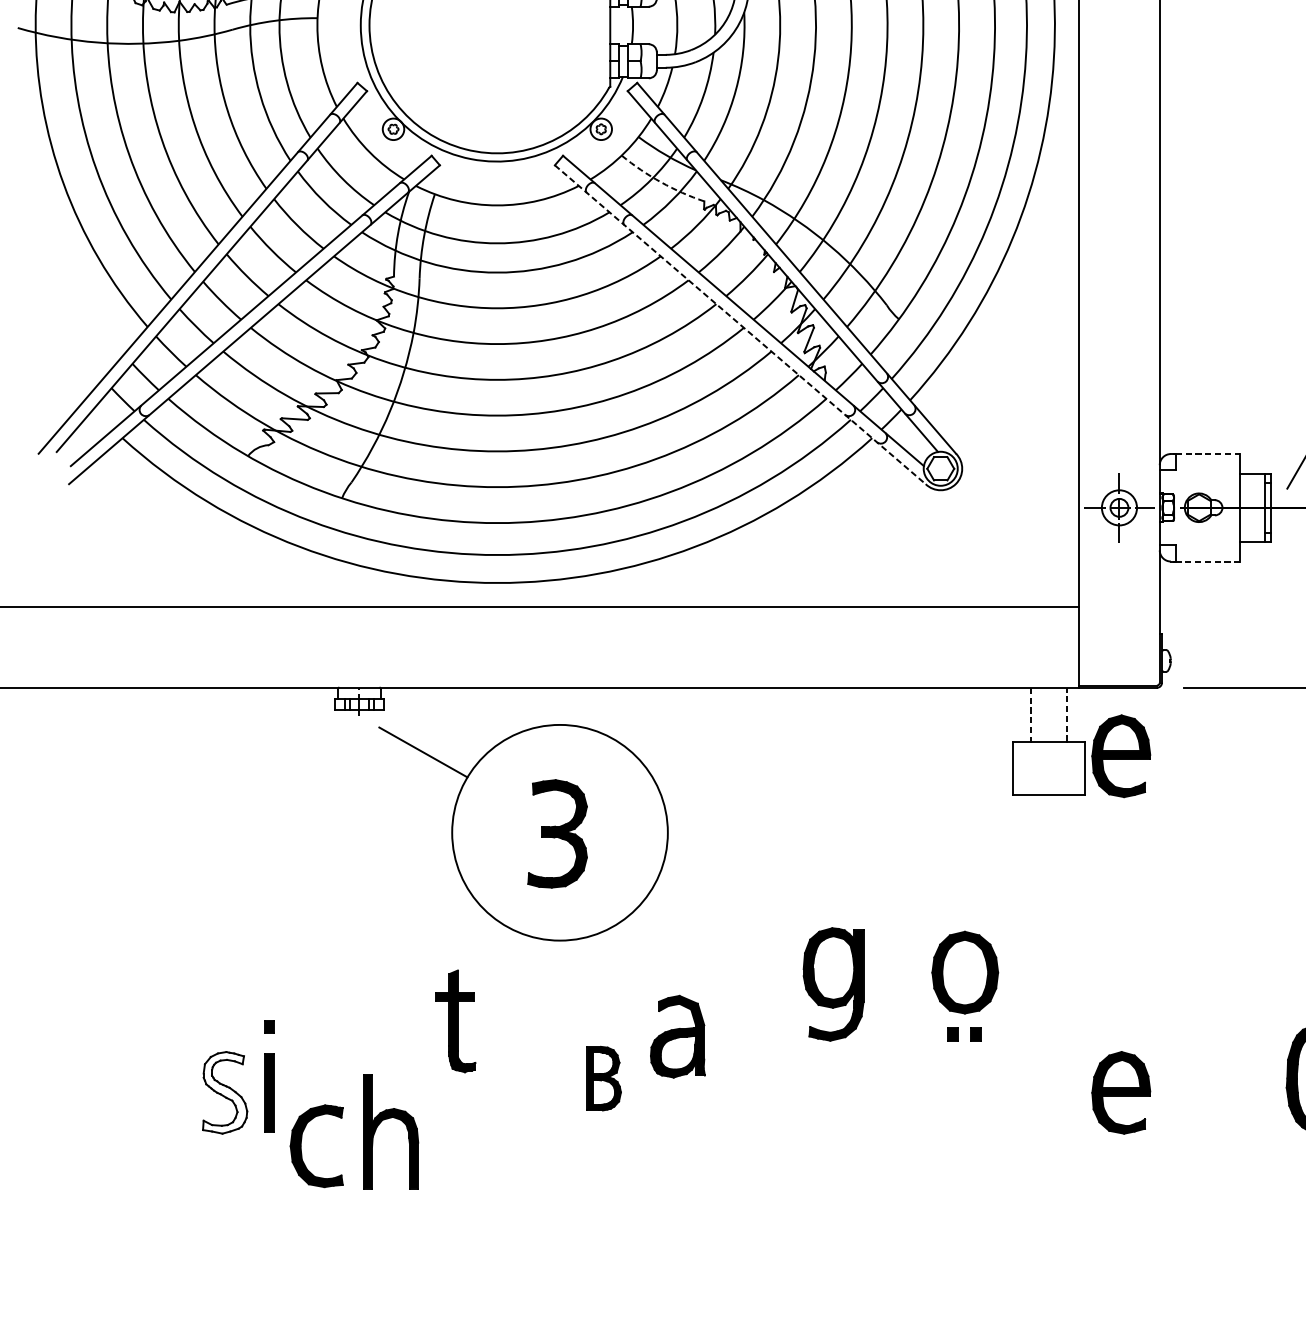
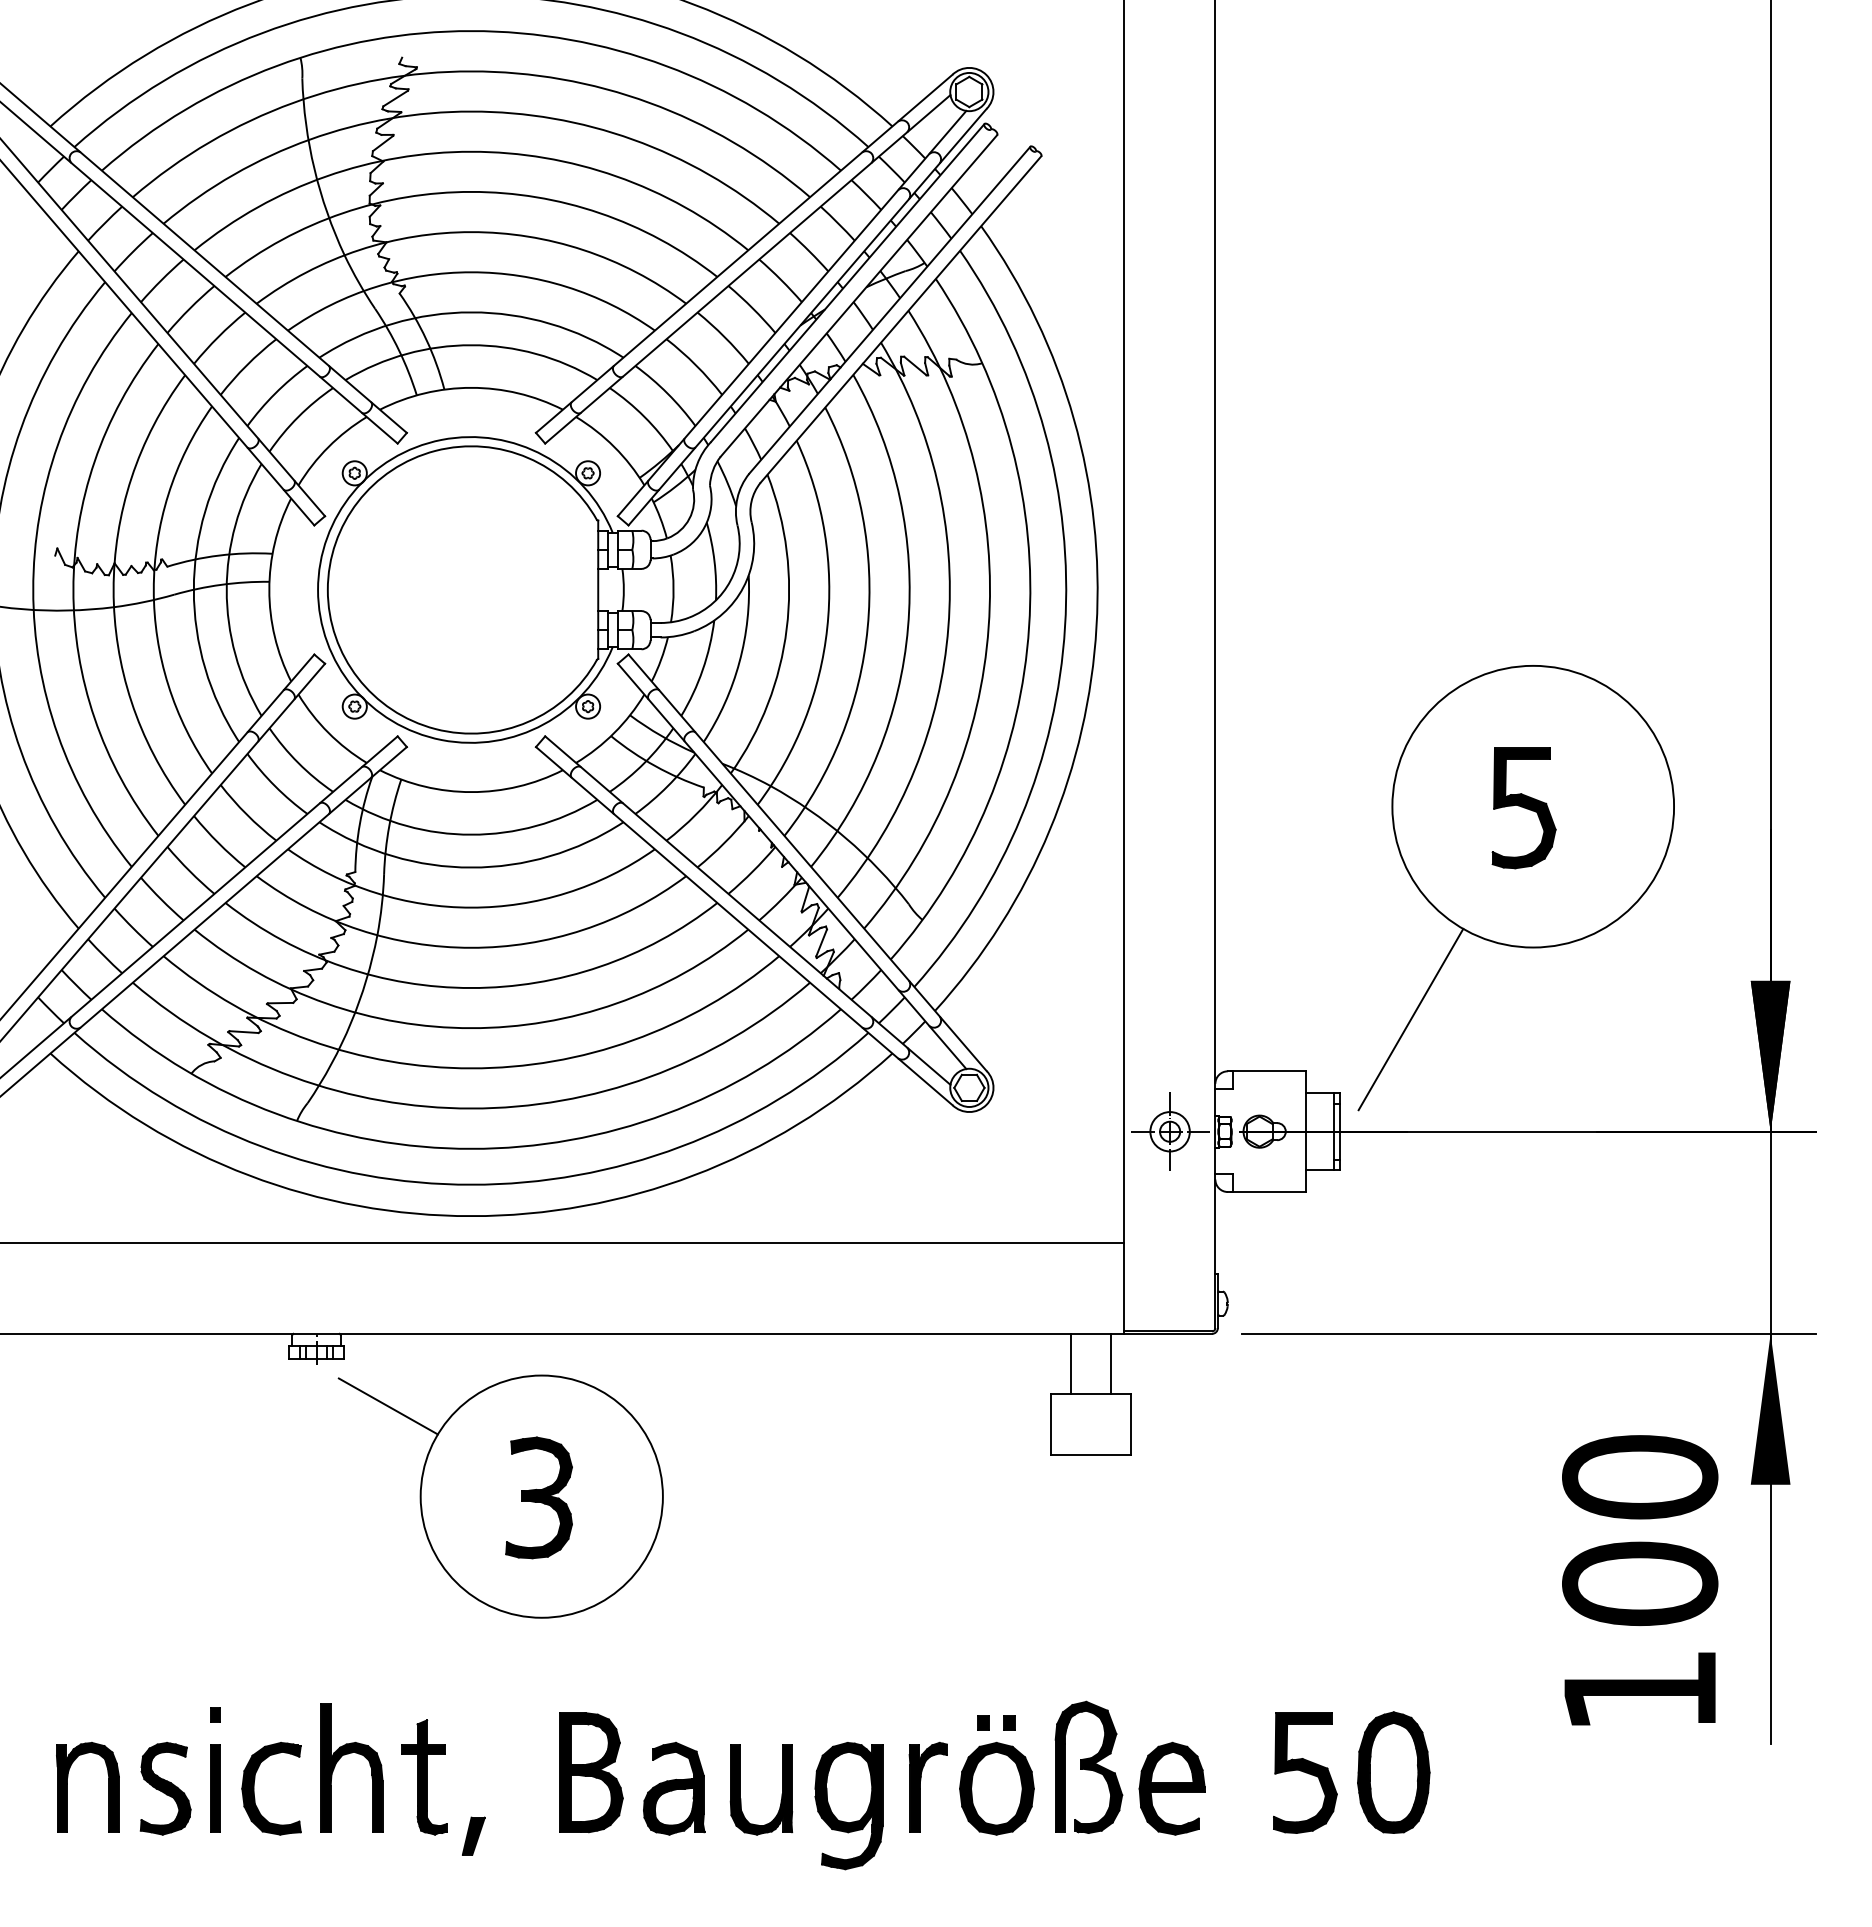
arc: (661, 182) -> (655, 766), dashed -> solid
line: (740, 325) -> (744, 926), dashed -> solid
line: (1208, 454) -> (1270, 1071), dashed -> solid
line: (1207, 561) -> (1269, 1192), dashed -> solid
line: (1067, 714) -> (1111, 1363), dashed -> solid
line: (1031, 715) -> (1071, 1364), dashed -> solid
part: (1120, 756) -> (1171, 1410), removed
part: (964, 972) -> (996, 1788), moved
part: (833, 984) -> (848, 1806), moved
part: (455, 1021) -> (424, 1777), moved
part: (678, 1036) -> (674, 1788), moved
part: (1046, 1073) -> (1088, 1766), added
part: (604, 1078) -> (591, 1772), size x1.67
part: (1240, 1078) -> (1305, 1772), added
part: (137, 1090) -> (67, 1786), added
part: (897, 1090) -> (920, 1786), added
fill: (224, 1092) -> (165, 1788), added
part: (773, 1097) -> (781, 1793), added
part: (387, 1119) -> (348, 1754), moved
part: (499, 1134) -> (473, 1835), added
part: (301, 1146) -> (254, 1788), moved

